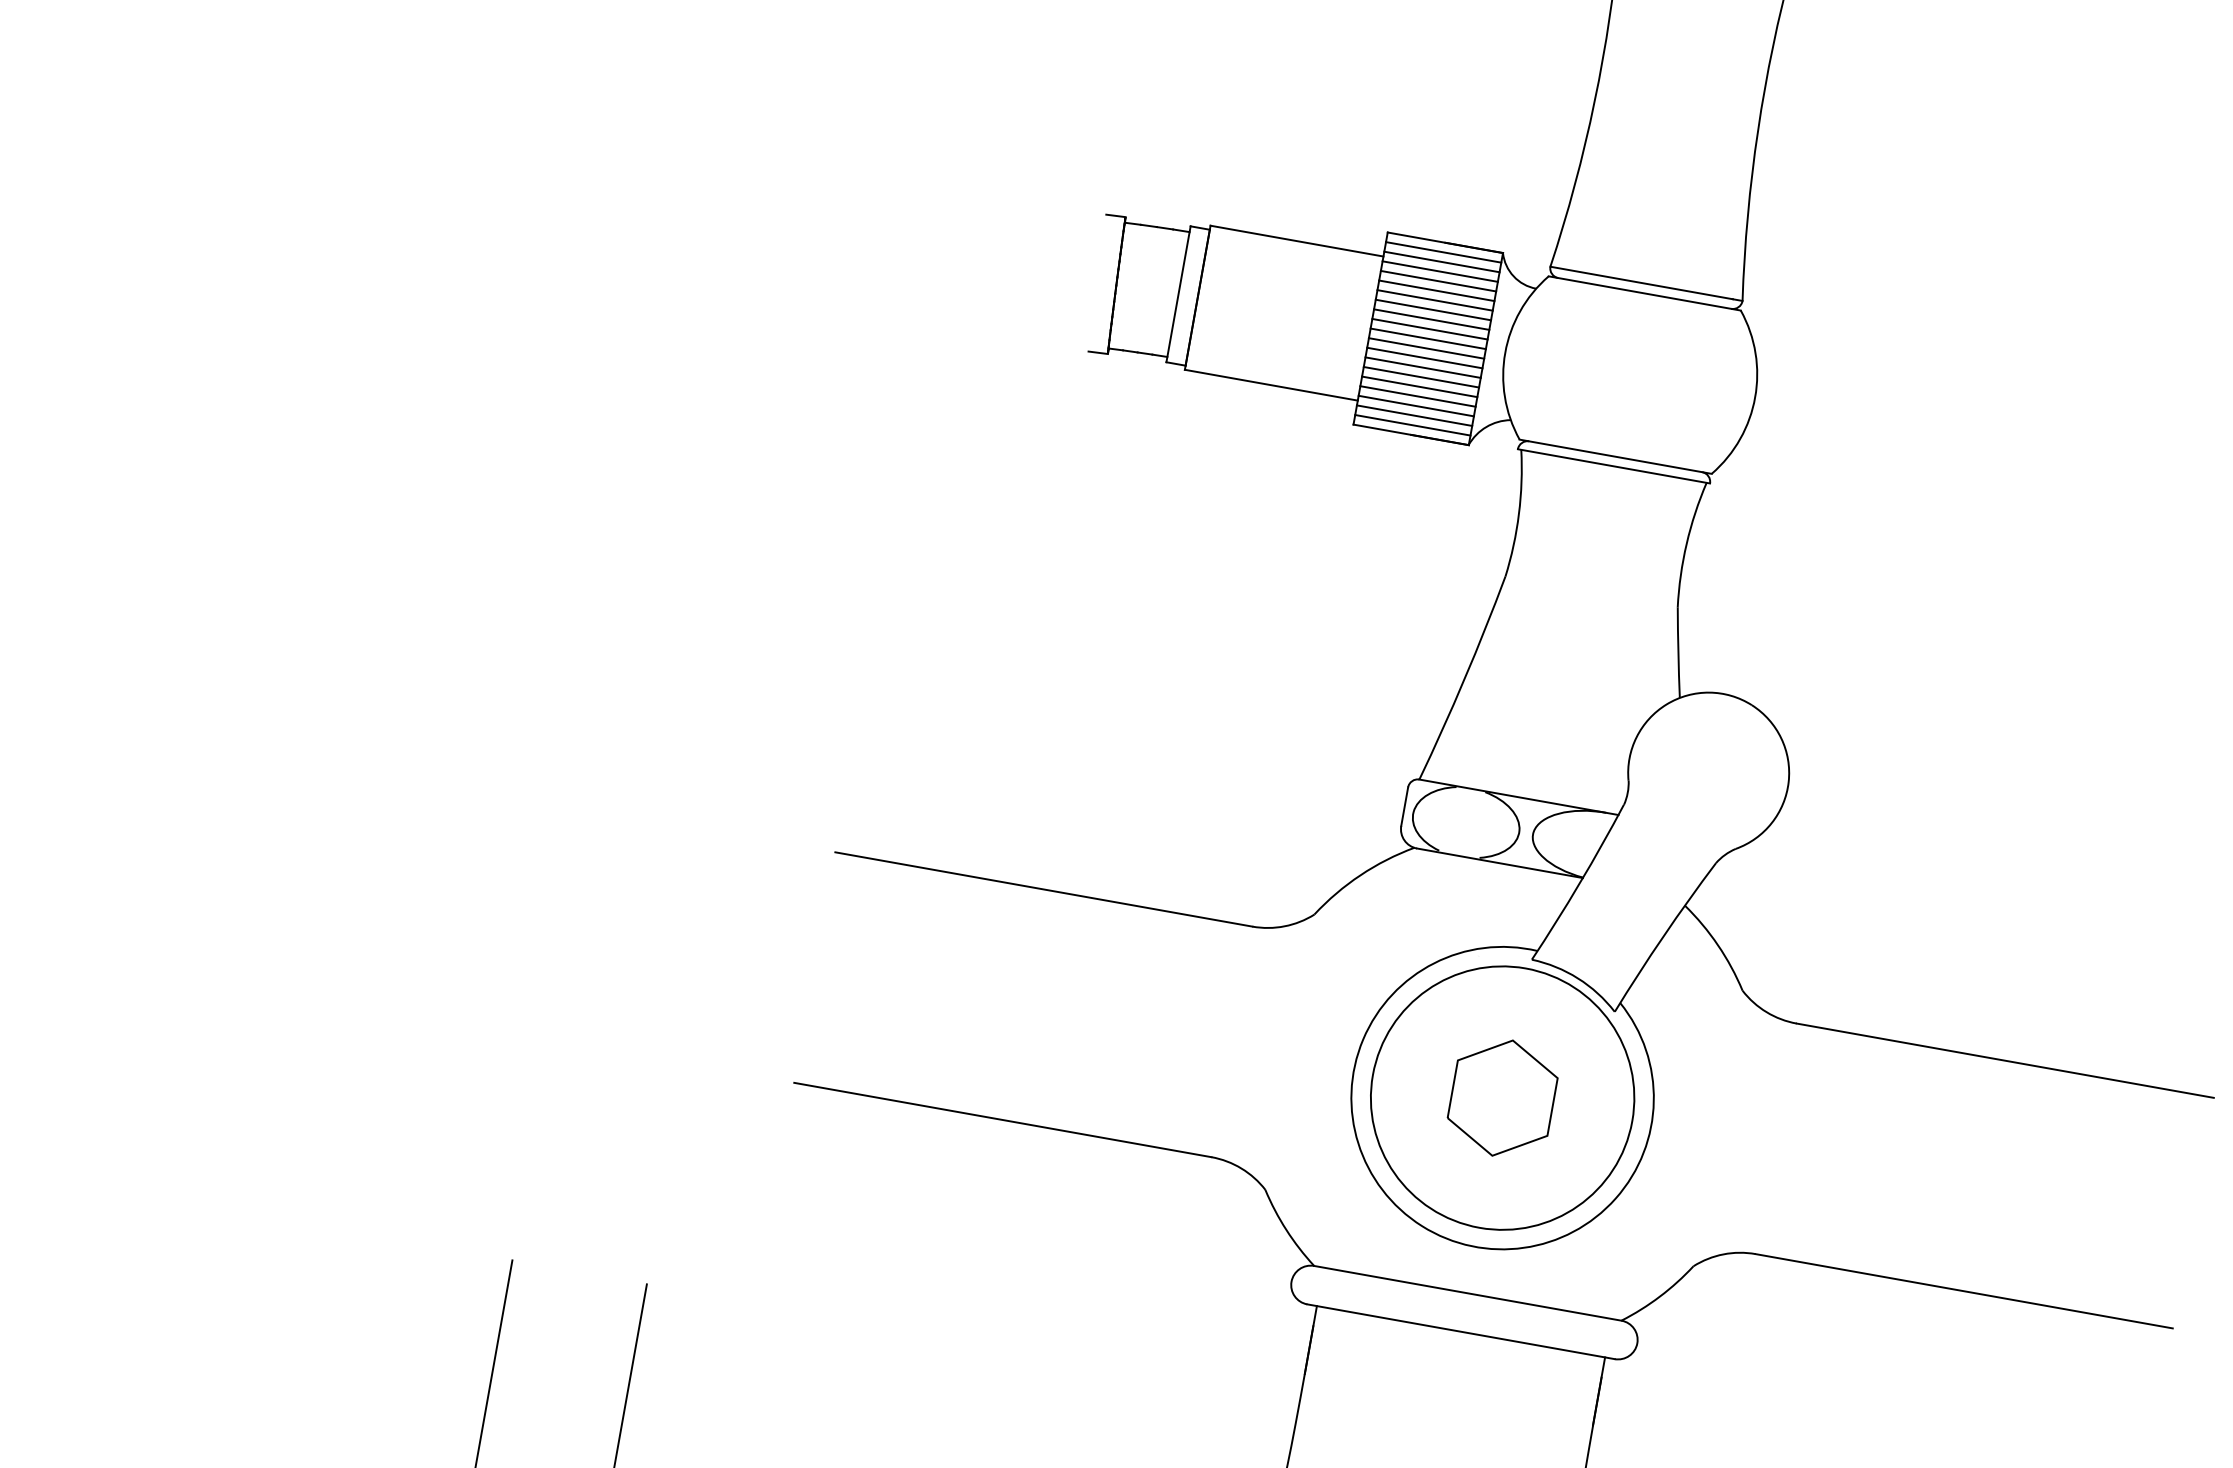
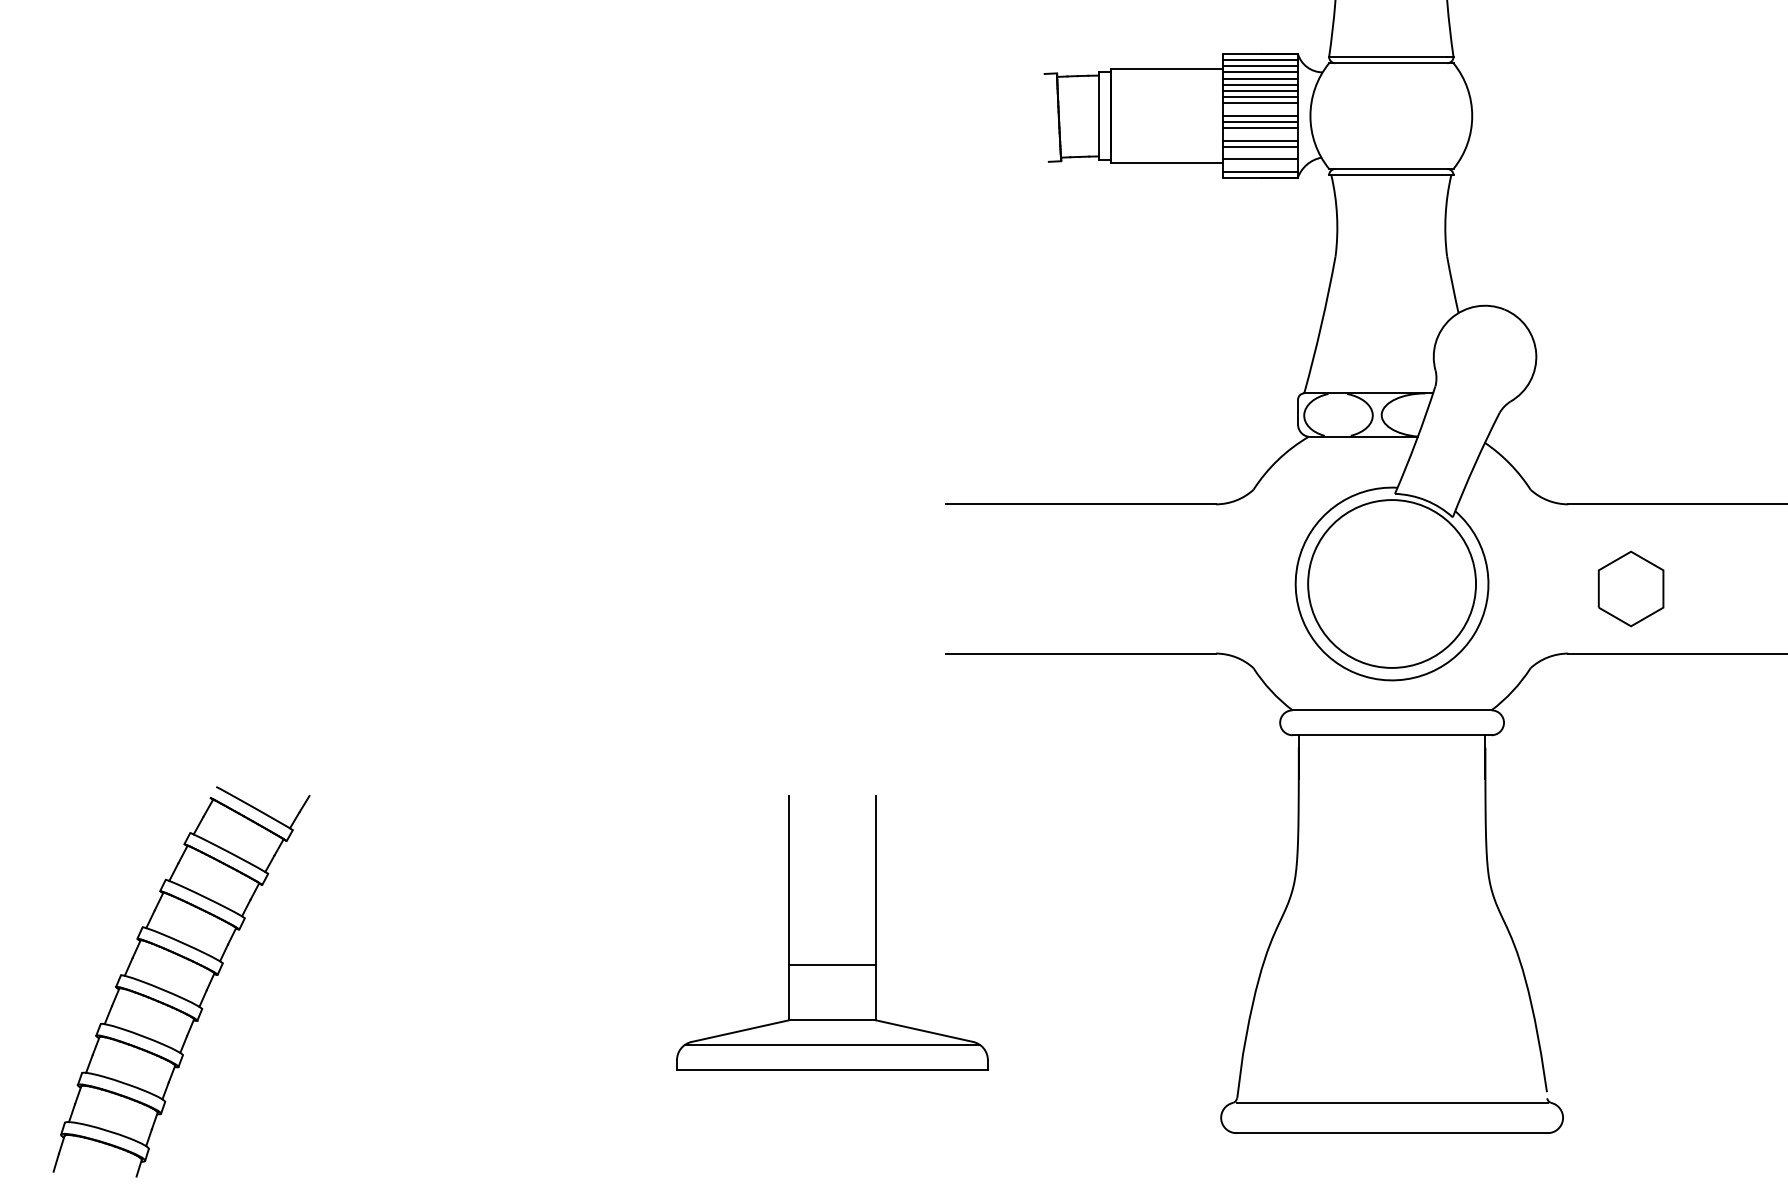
line: (1429, 328) -> (1260, 109), removed
line: (1423, 367) -> (1260, 134), removed
line: (1417, 396) -> (1260, 153), removed
line: (1414, 415) -> (1260, 165), removed
part: (1501, 1097) -> (1630, 588), moved

